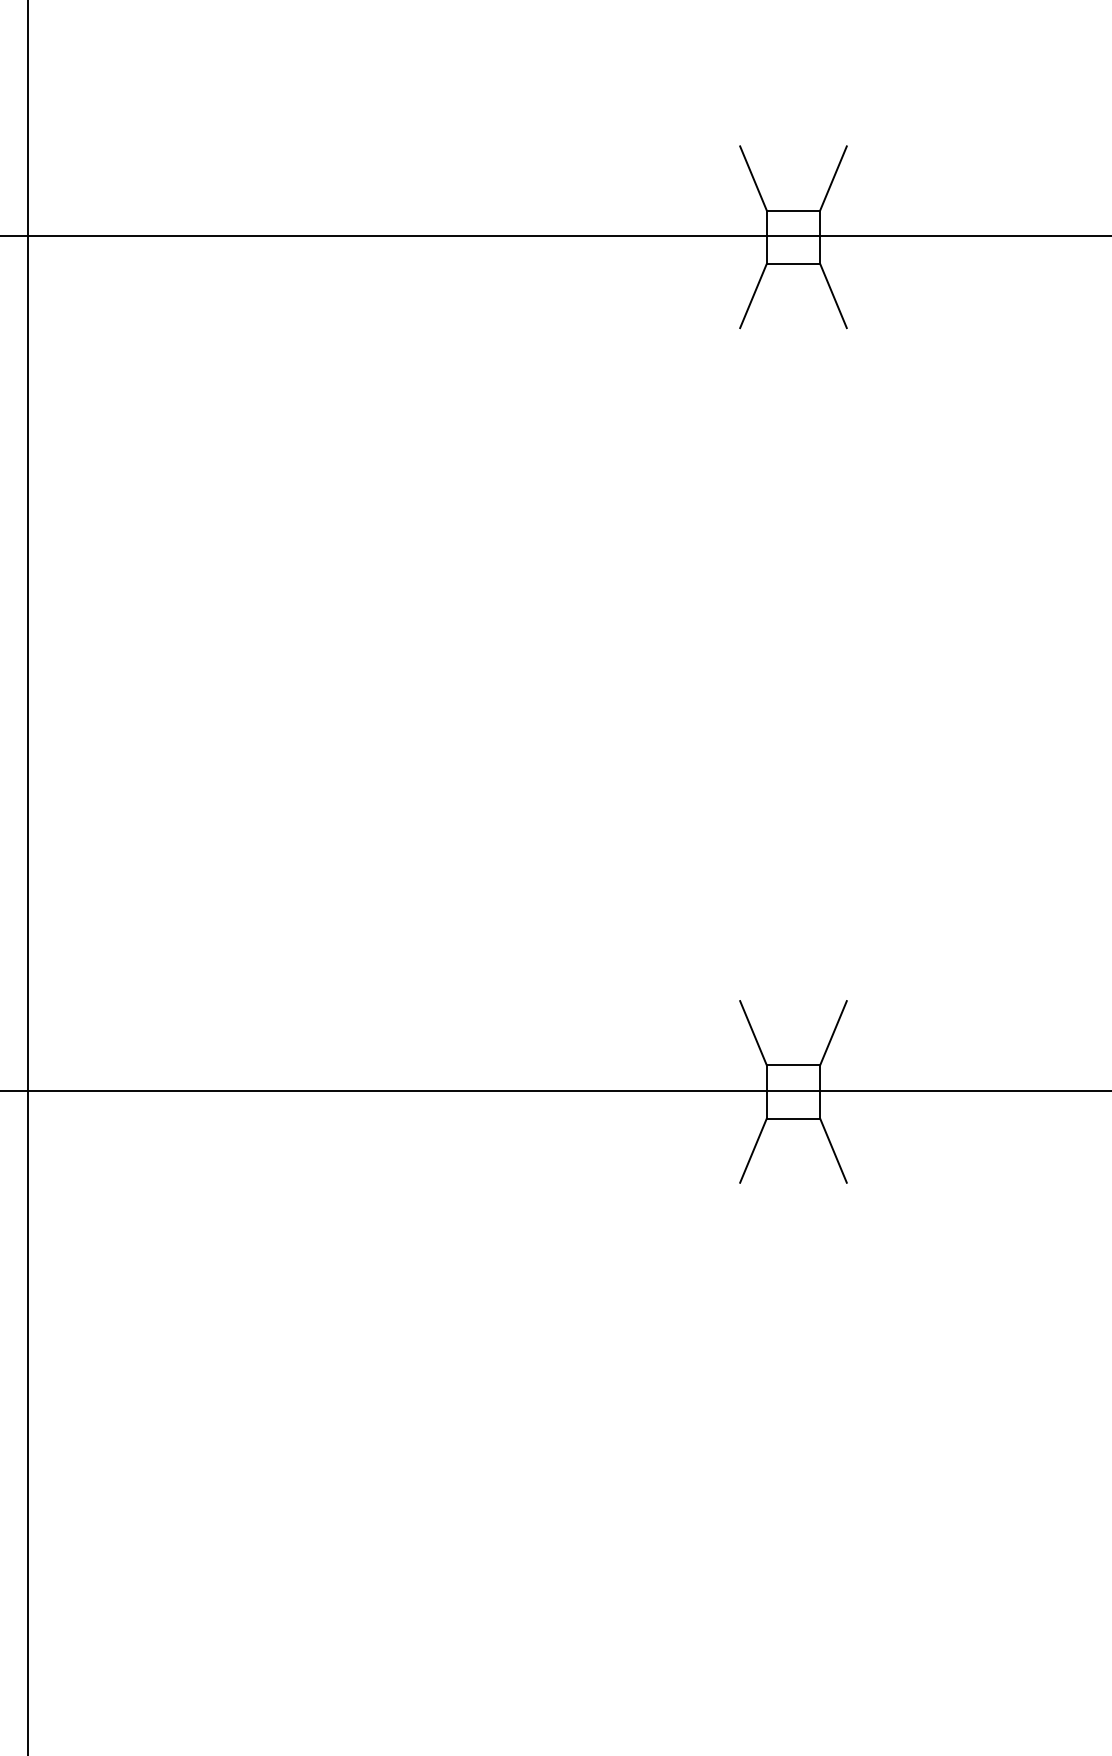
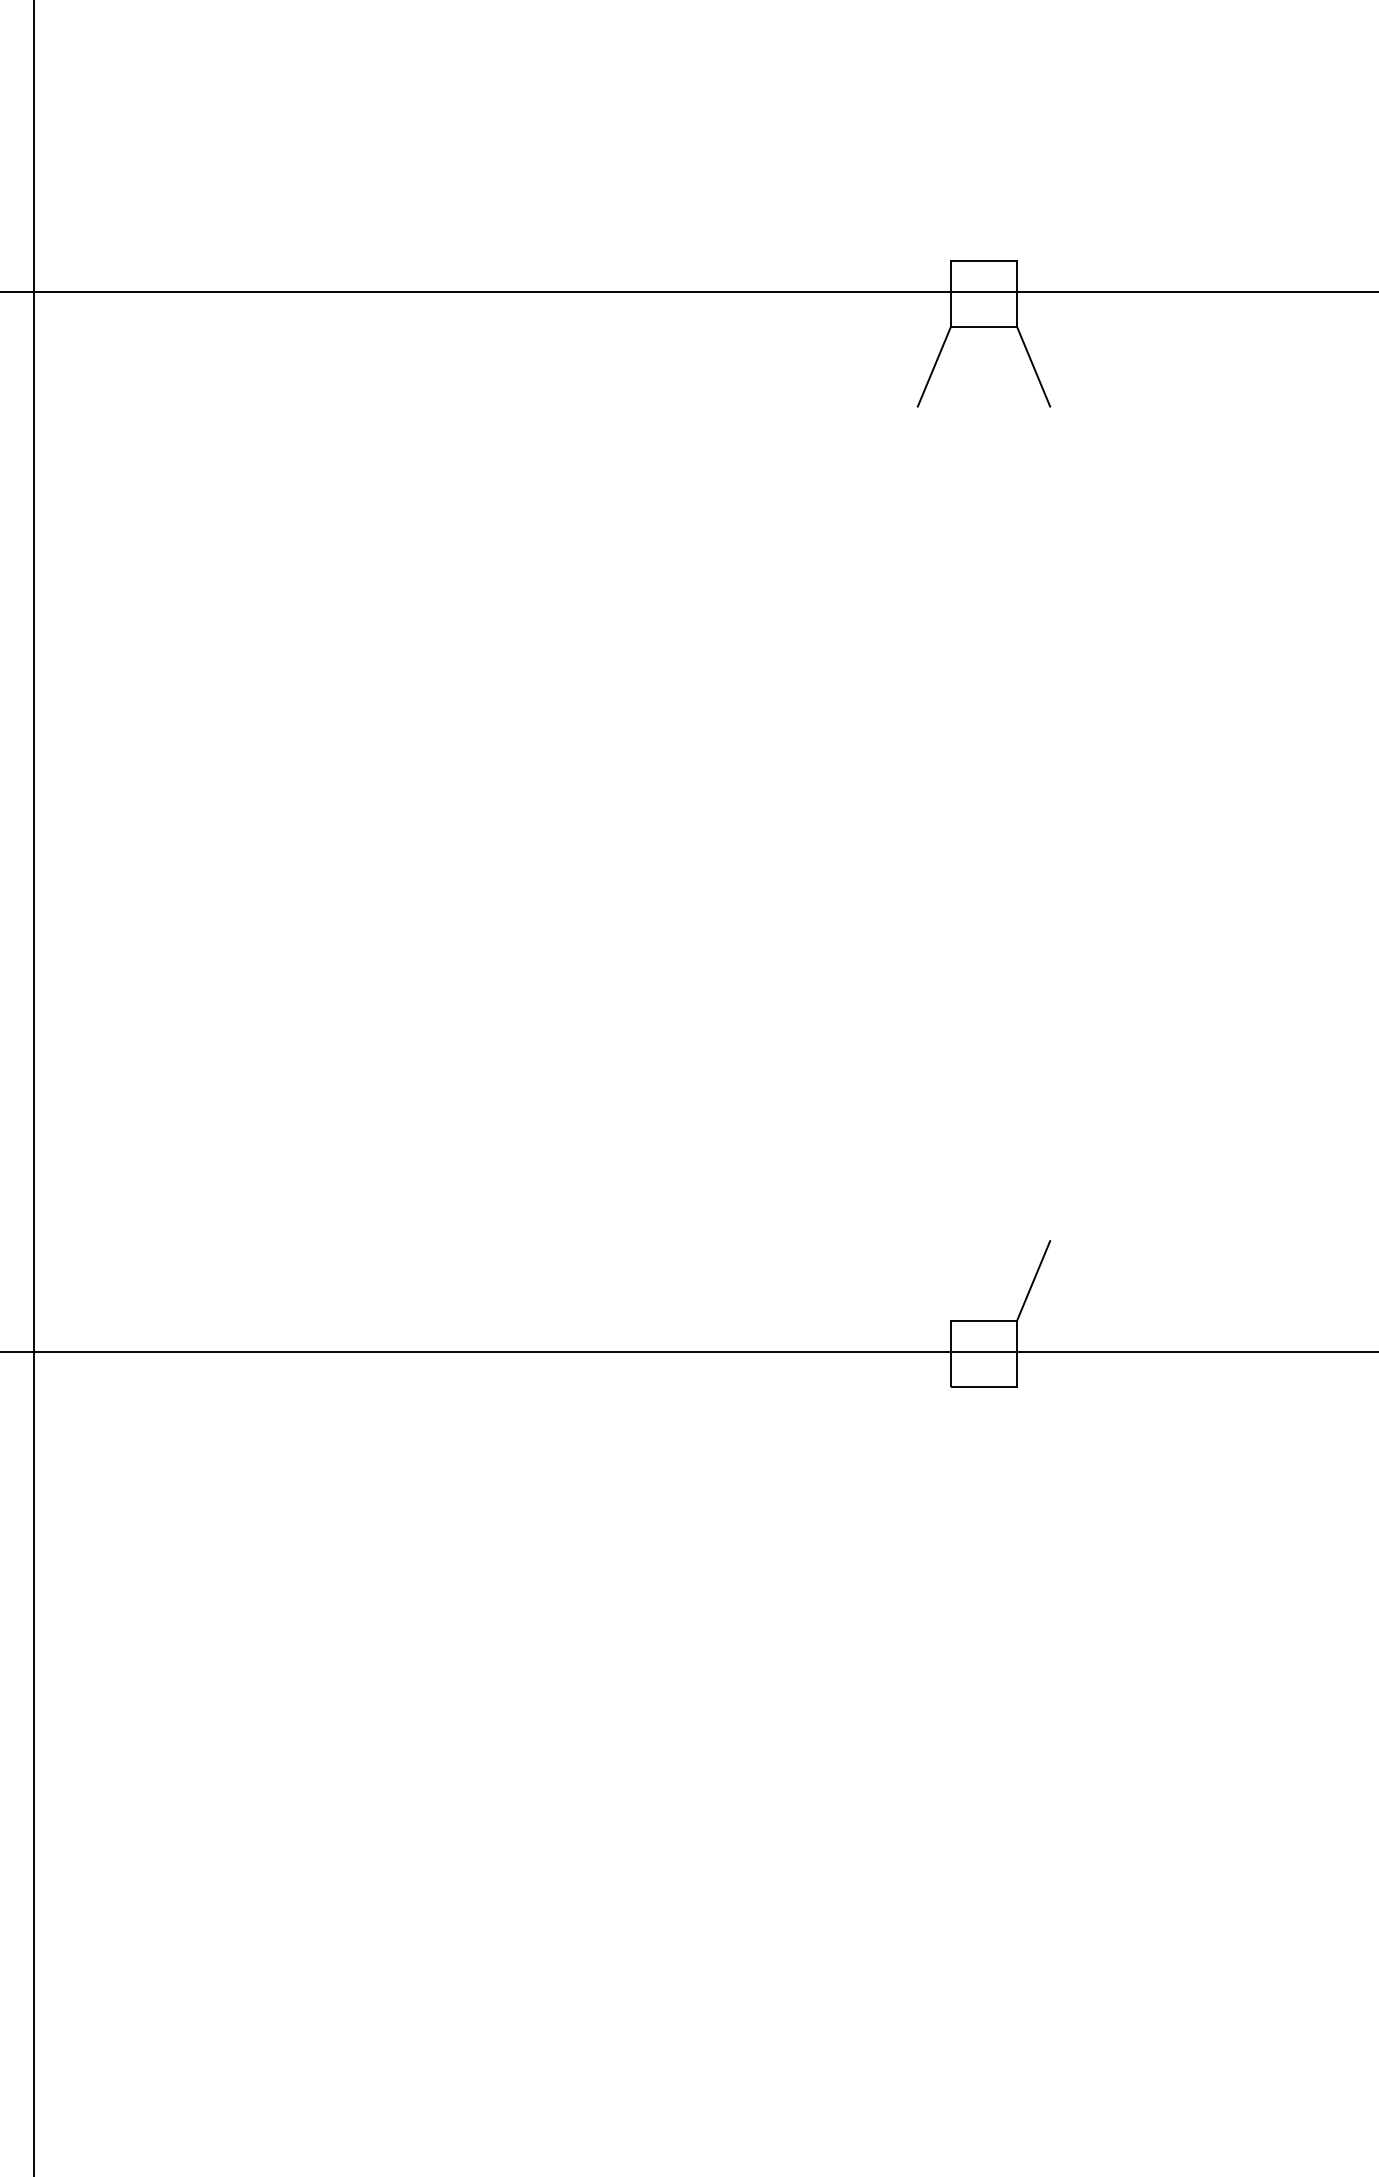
line: (752, 178) -> (933, 220), removed
line: (833, 178) -> (1033, 220), removed
line: (752, 1032) -> (933, 1280), removed
line: (752, 1150) -> (933, 1426), removed
line: (833, 1150) -> (1033, 1426), removed

